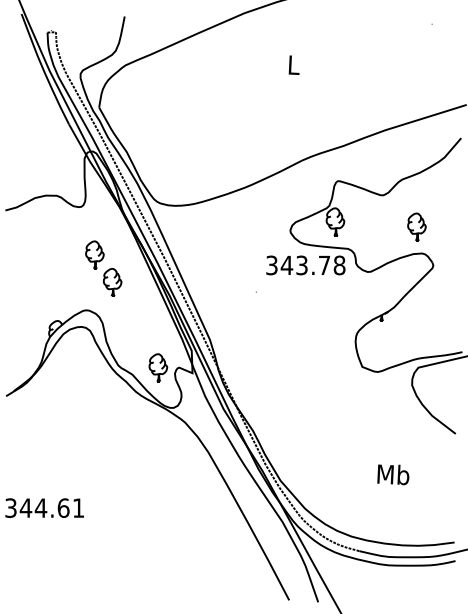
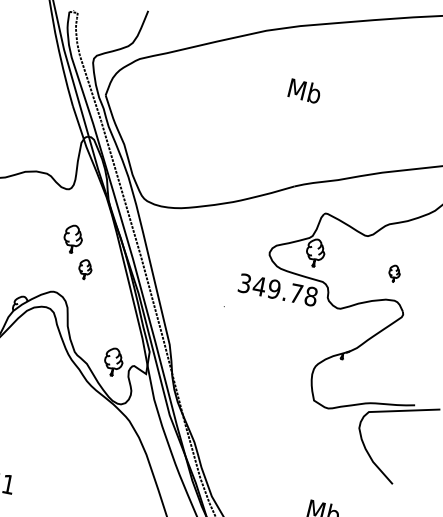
text: (293, 65) -> (304, 91), L -> Mb
part: (416, 226) -> (394, 273), size x0.6
text: (301, 265) -> (273, 289), 343.78 -> 349.78
part: (112, 282) -> (85, 269), size x0.7

